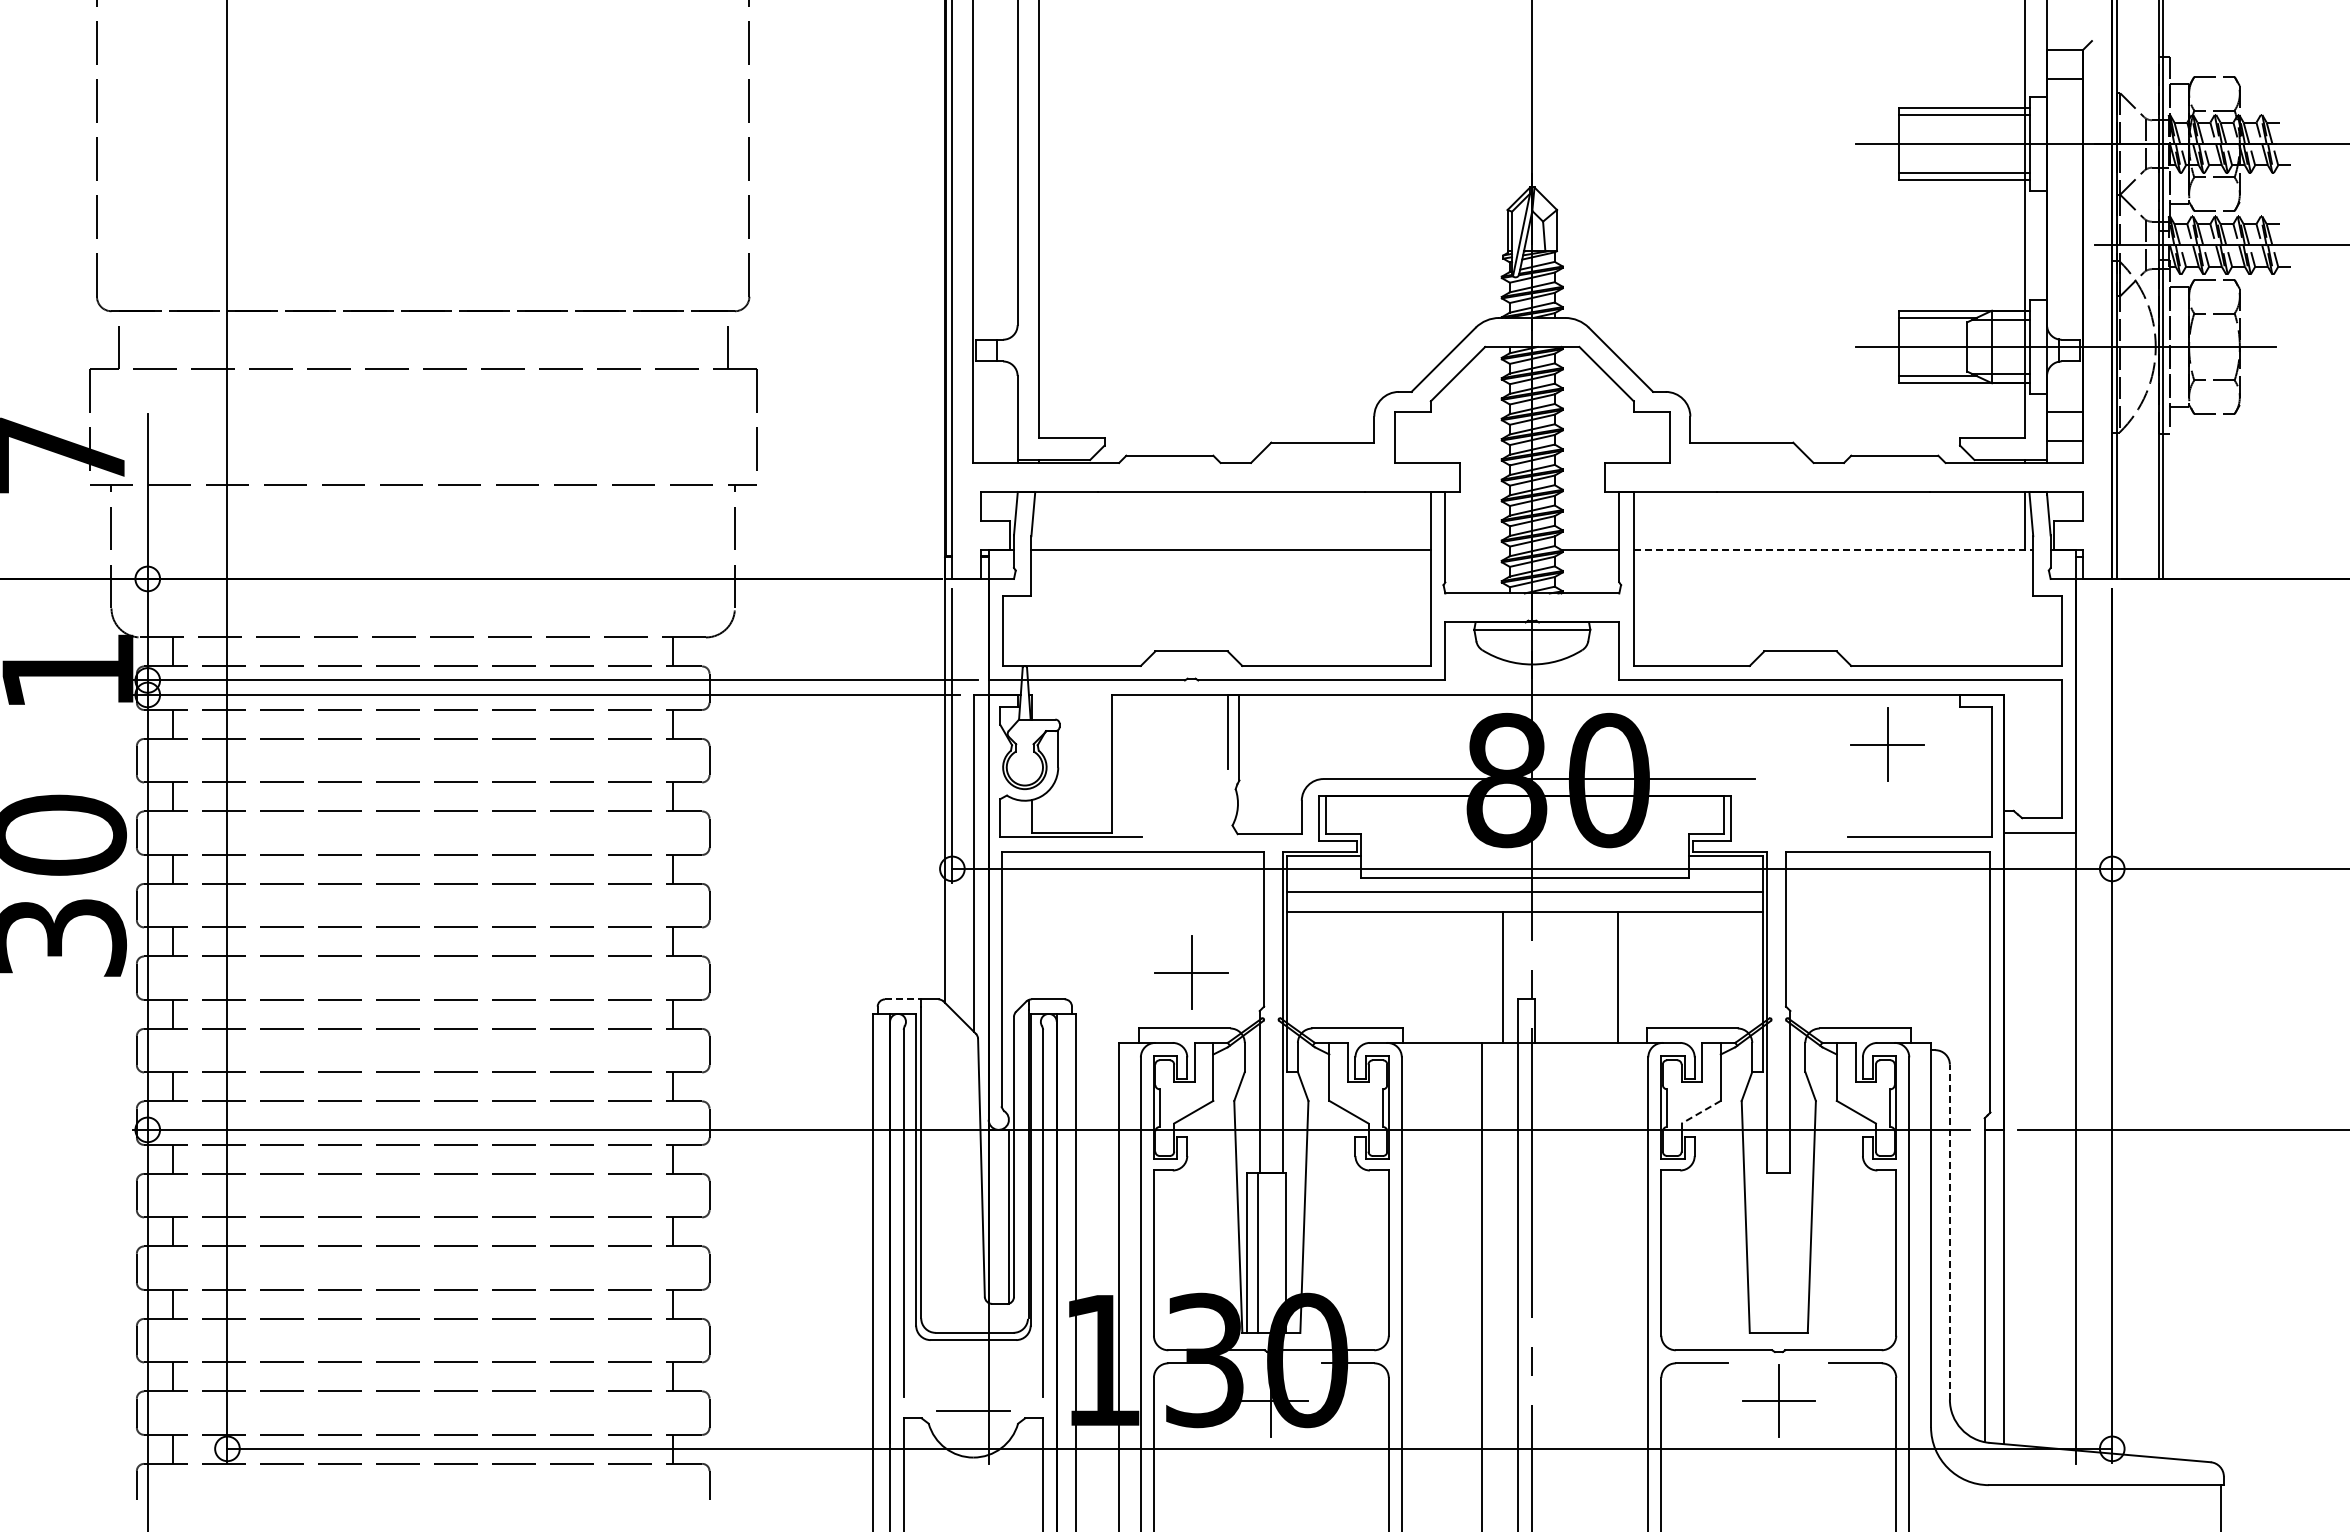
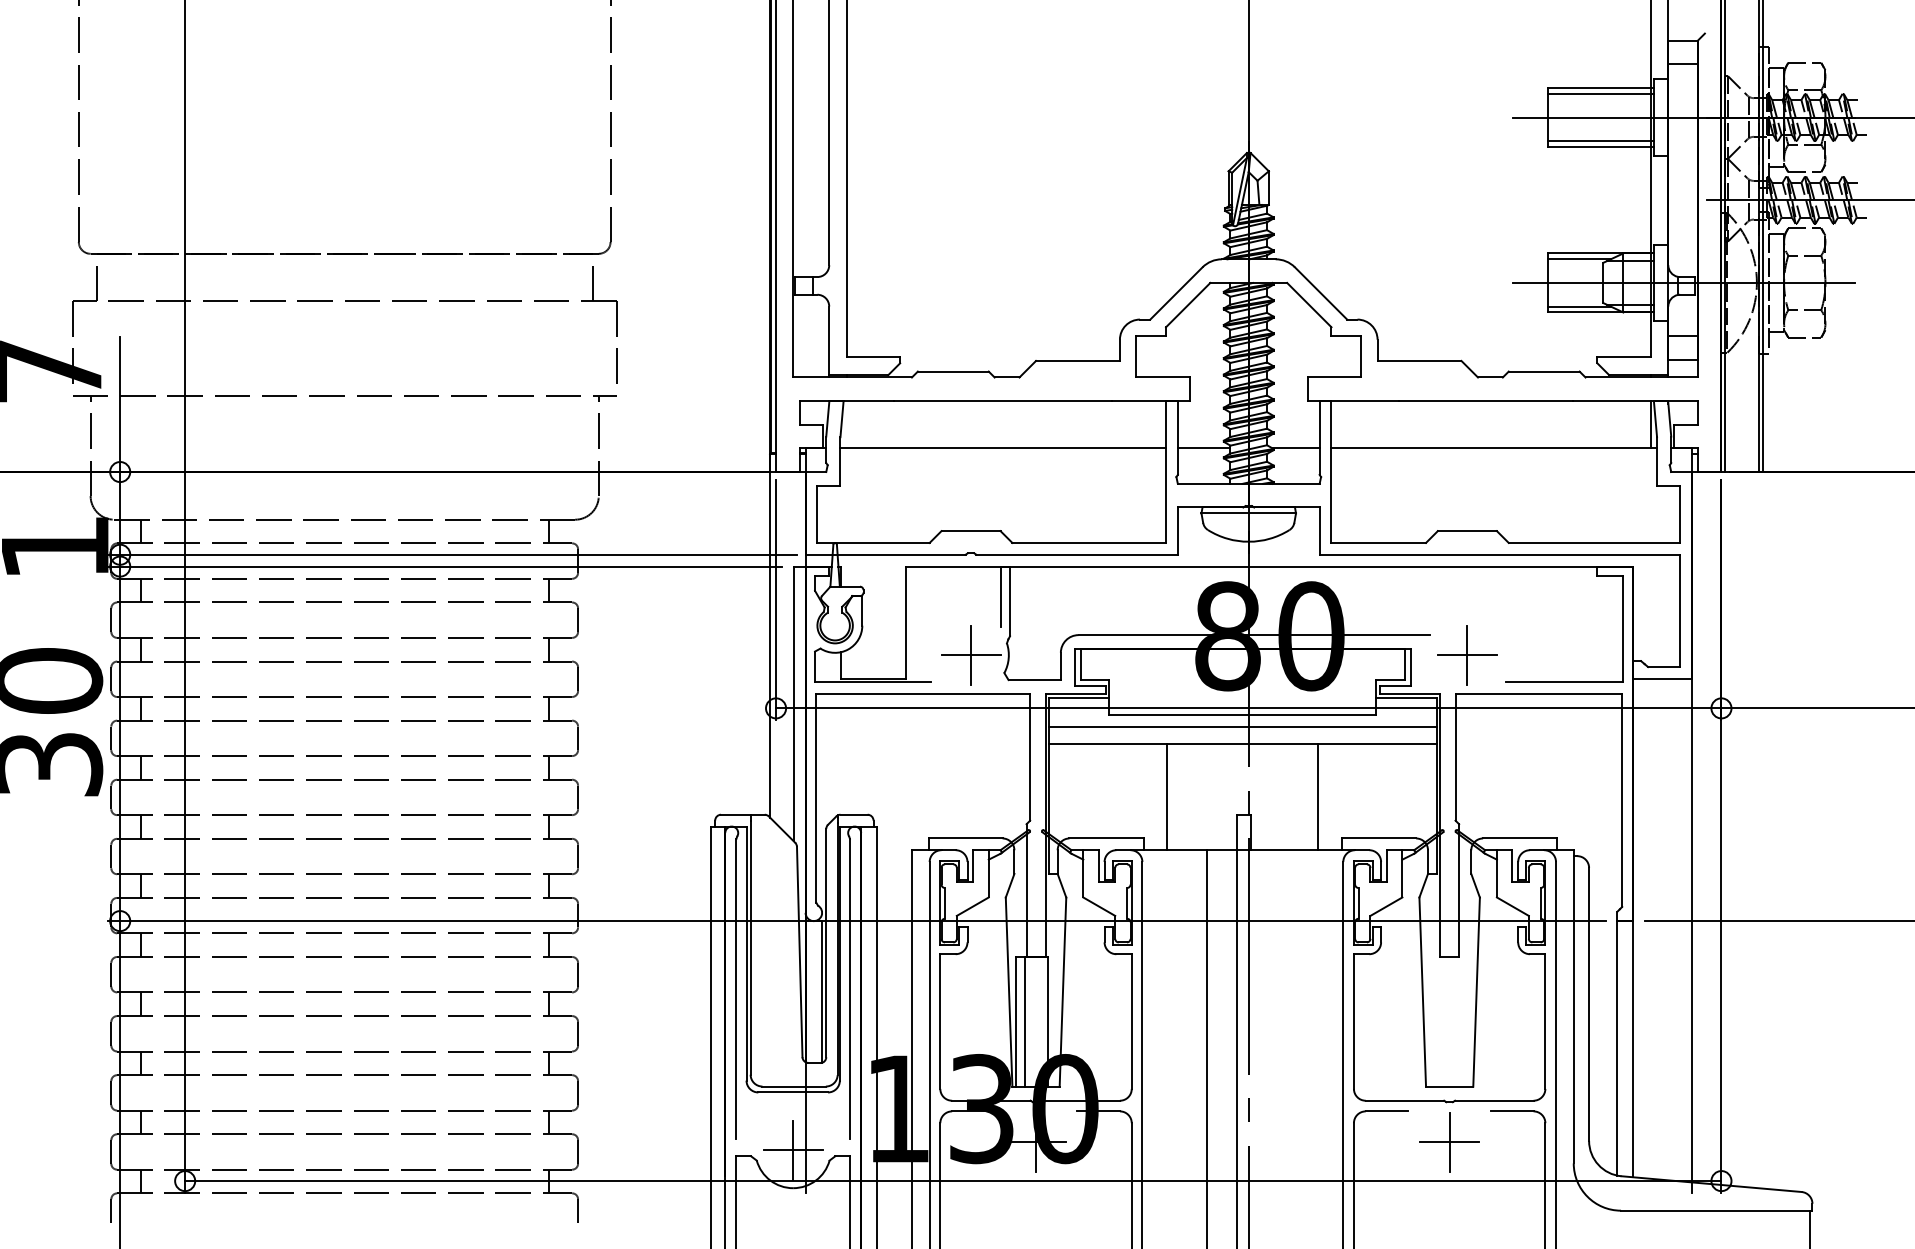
line: (1477, 549) -> (1204, 448), added
line: (1833, 549) -> (1494, 448), dashed -> solid
part: (1887, 744) -> (1467, 655), moved
part: (1191, 972) -> (970, 655), moved
line: (1503, 977) -> (1167, 796), moved
line: (903, 999) -> (736, 814), dashed -> solid
line: (1701, 1112) -> (1386, 906), dashed -> solid
line: (1949, 1231) -> (1588, 1003), dashed -> solid
line: (973, 1410) -> (793, 1149), added

